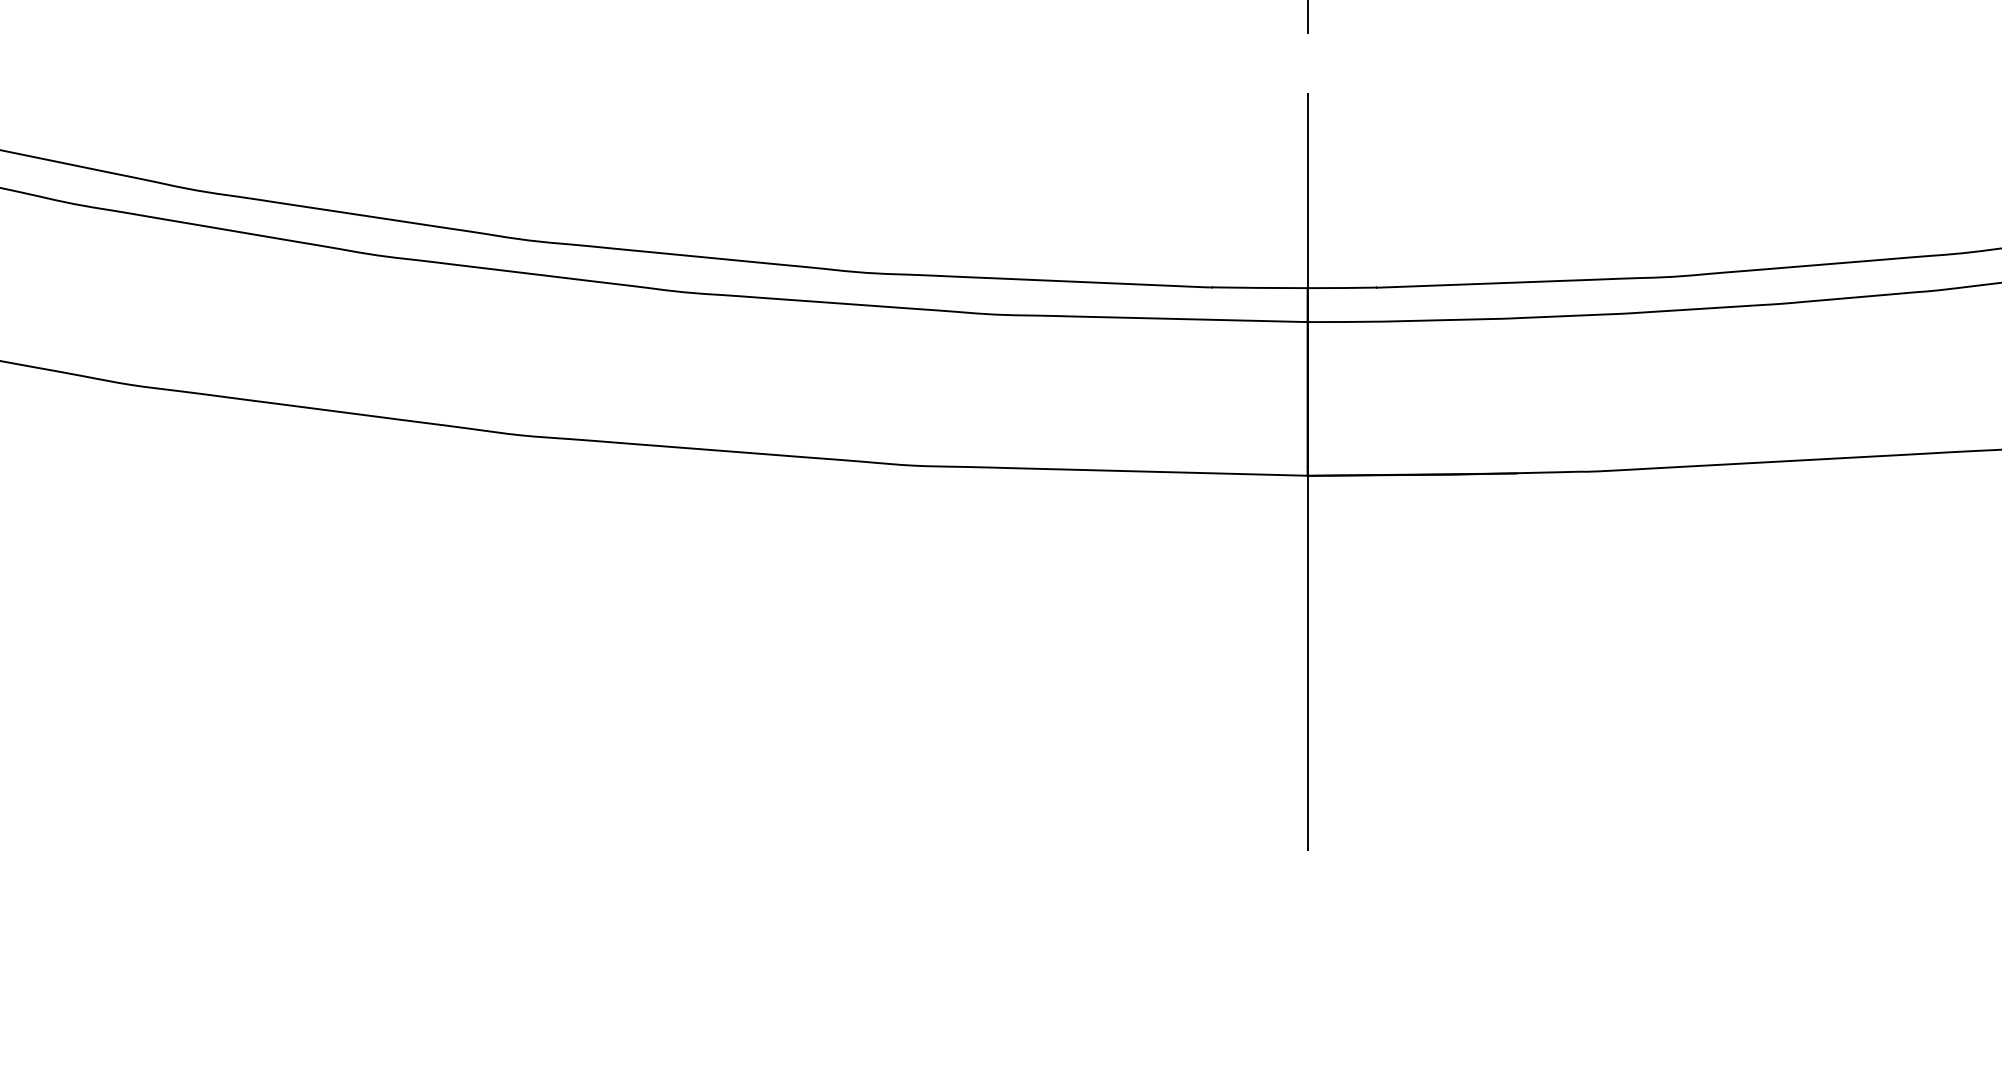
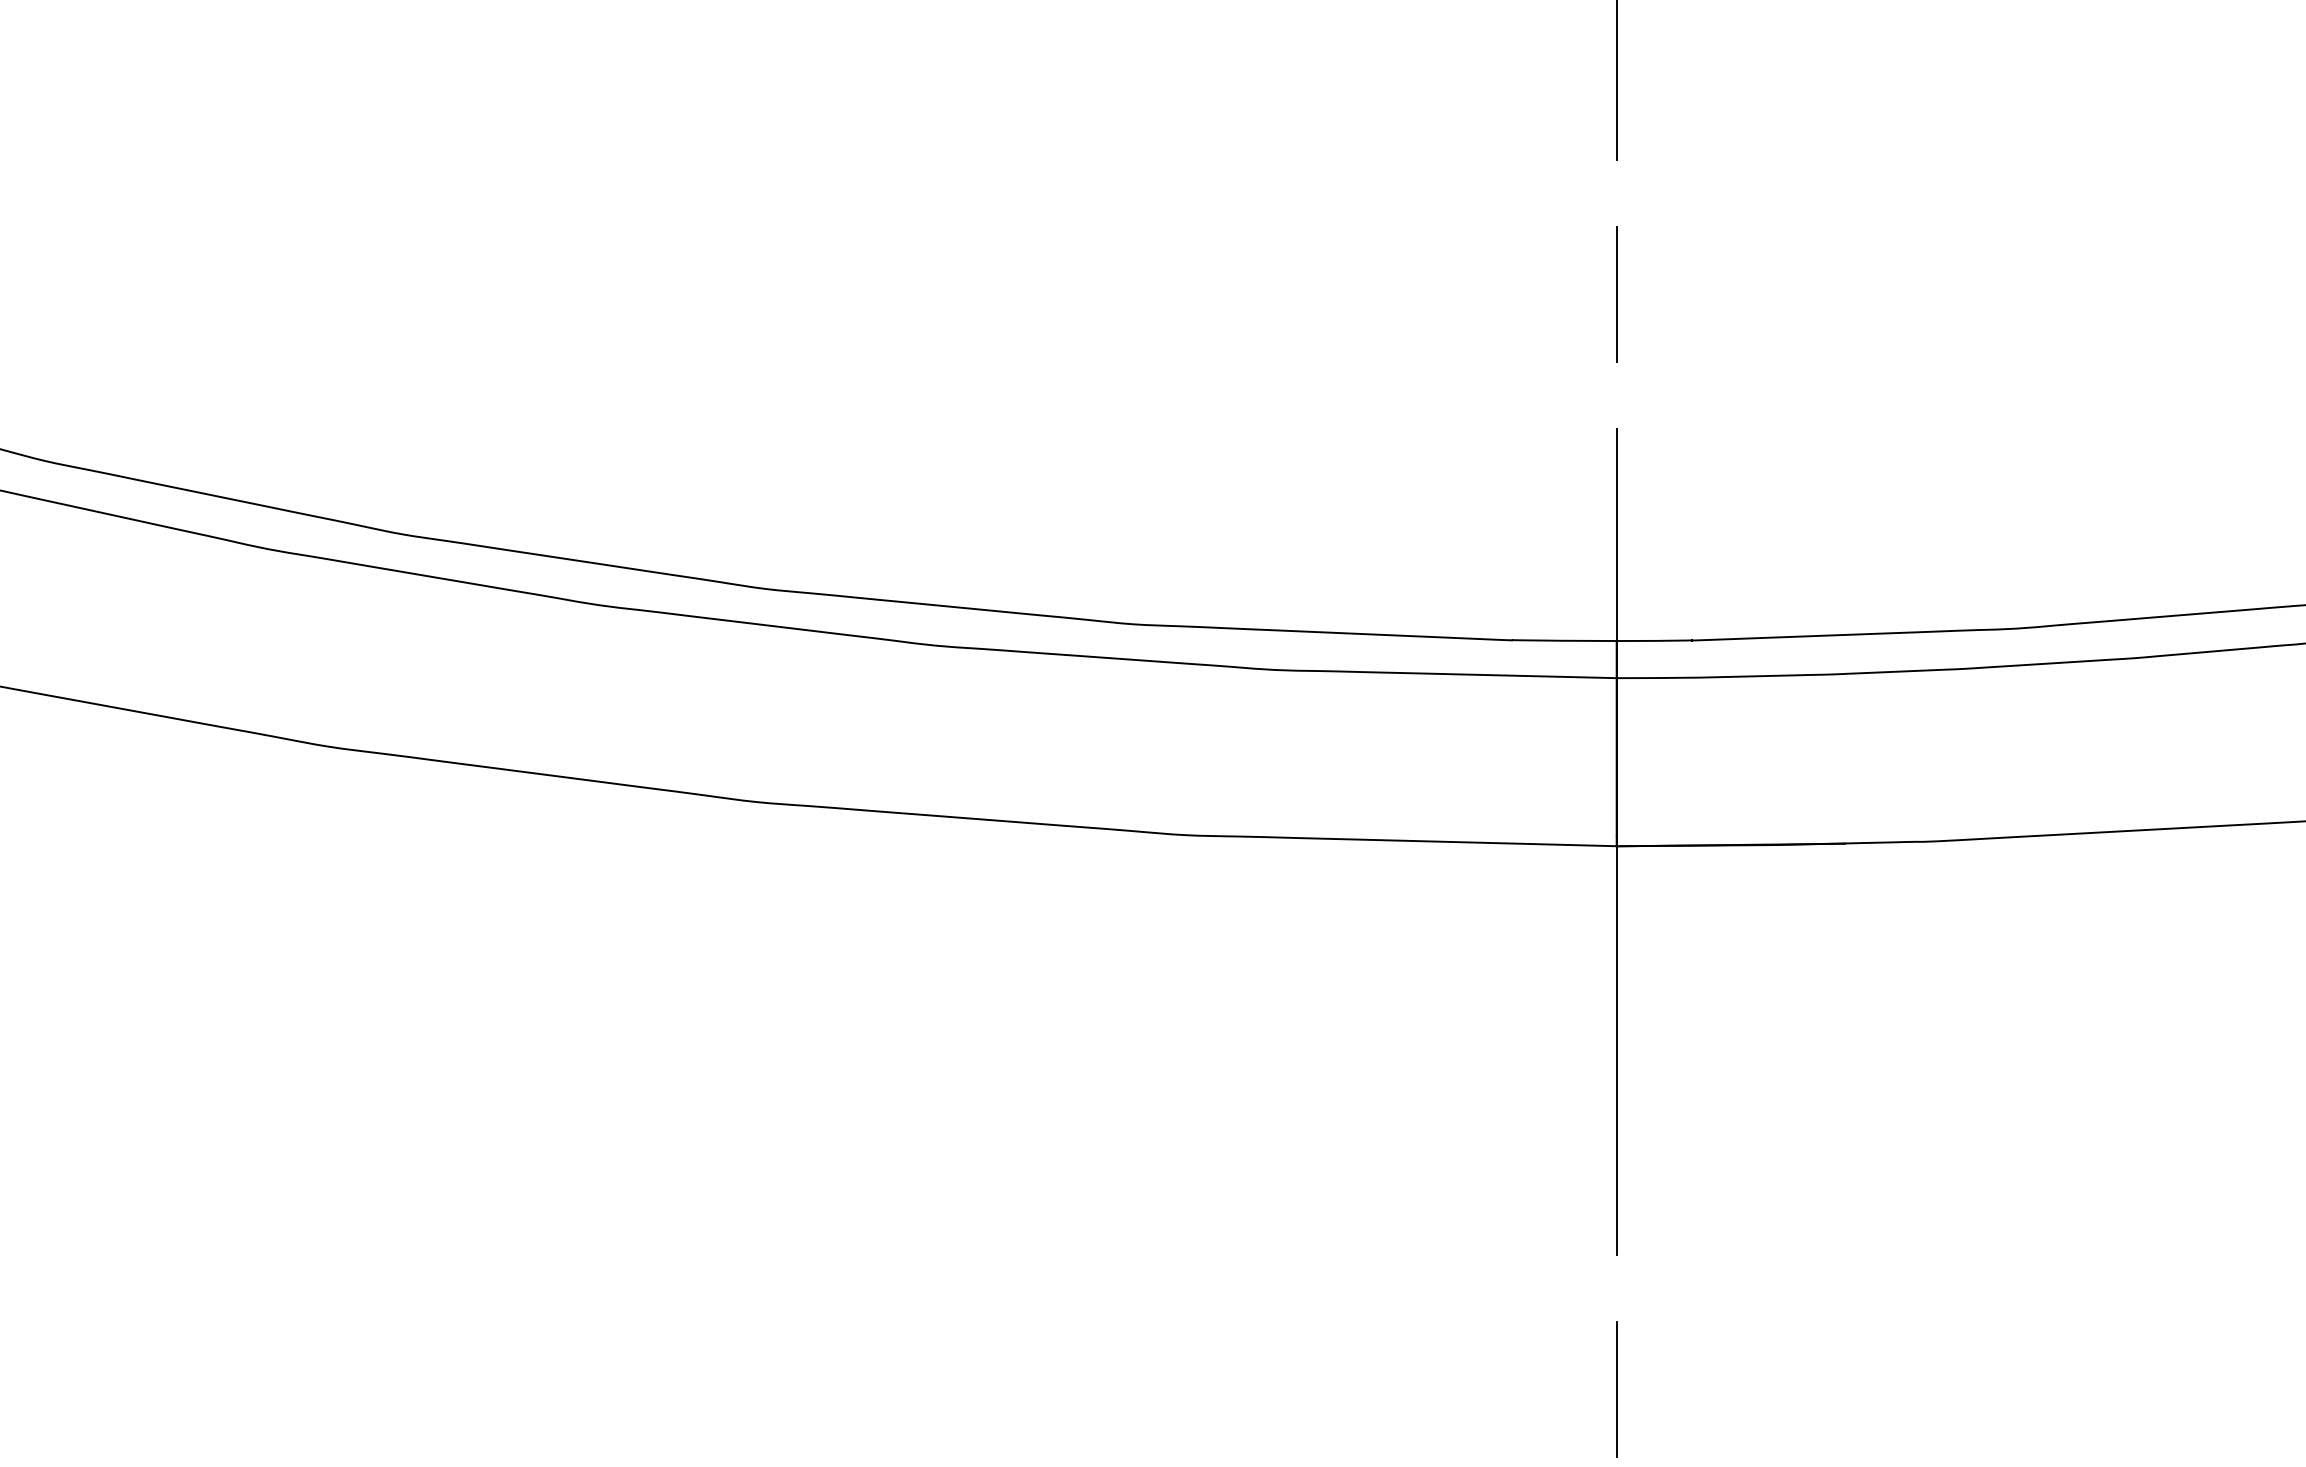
line: (1307, 972) -> (1616, 1389), added

